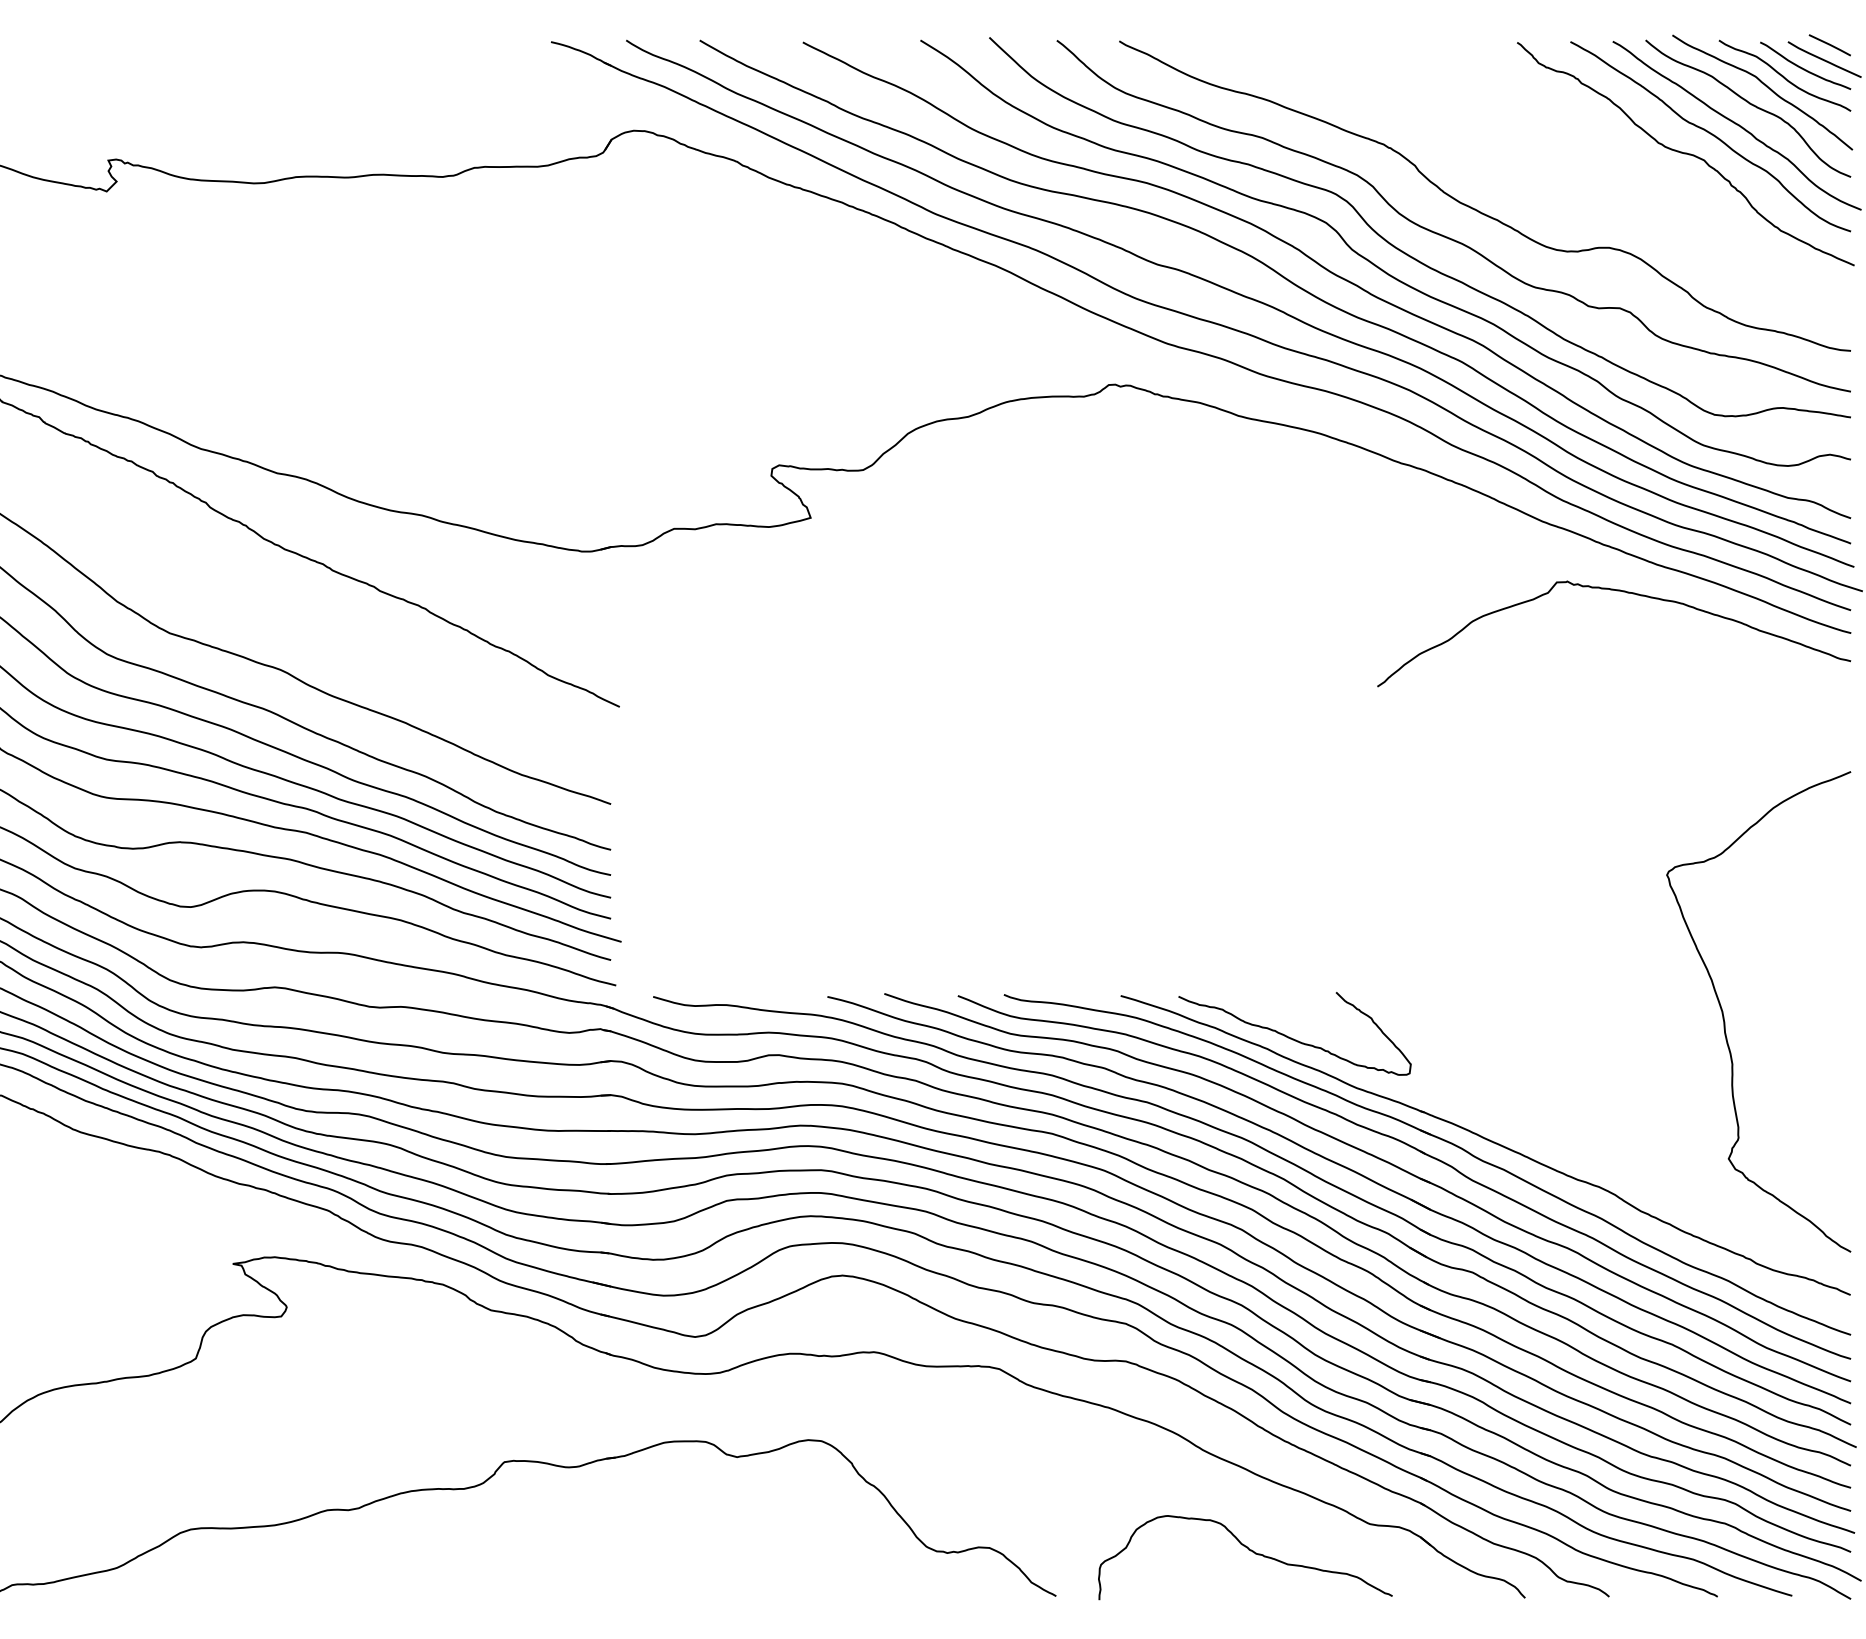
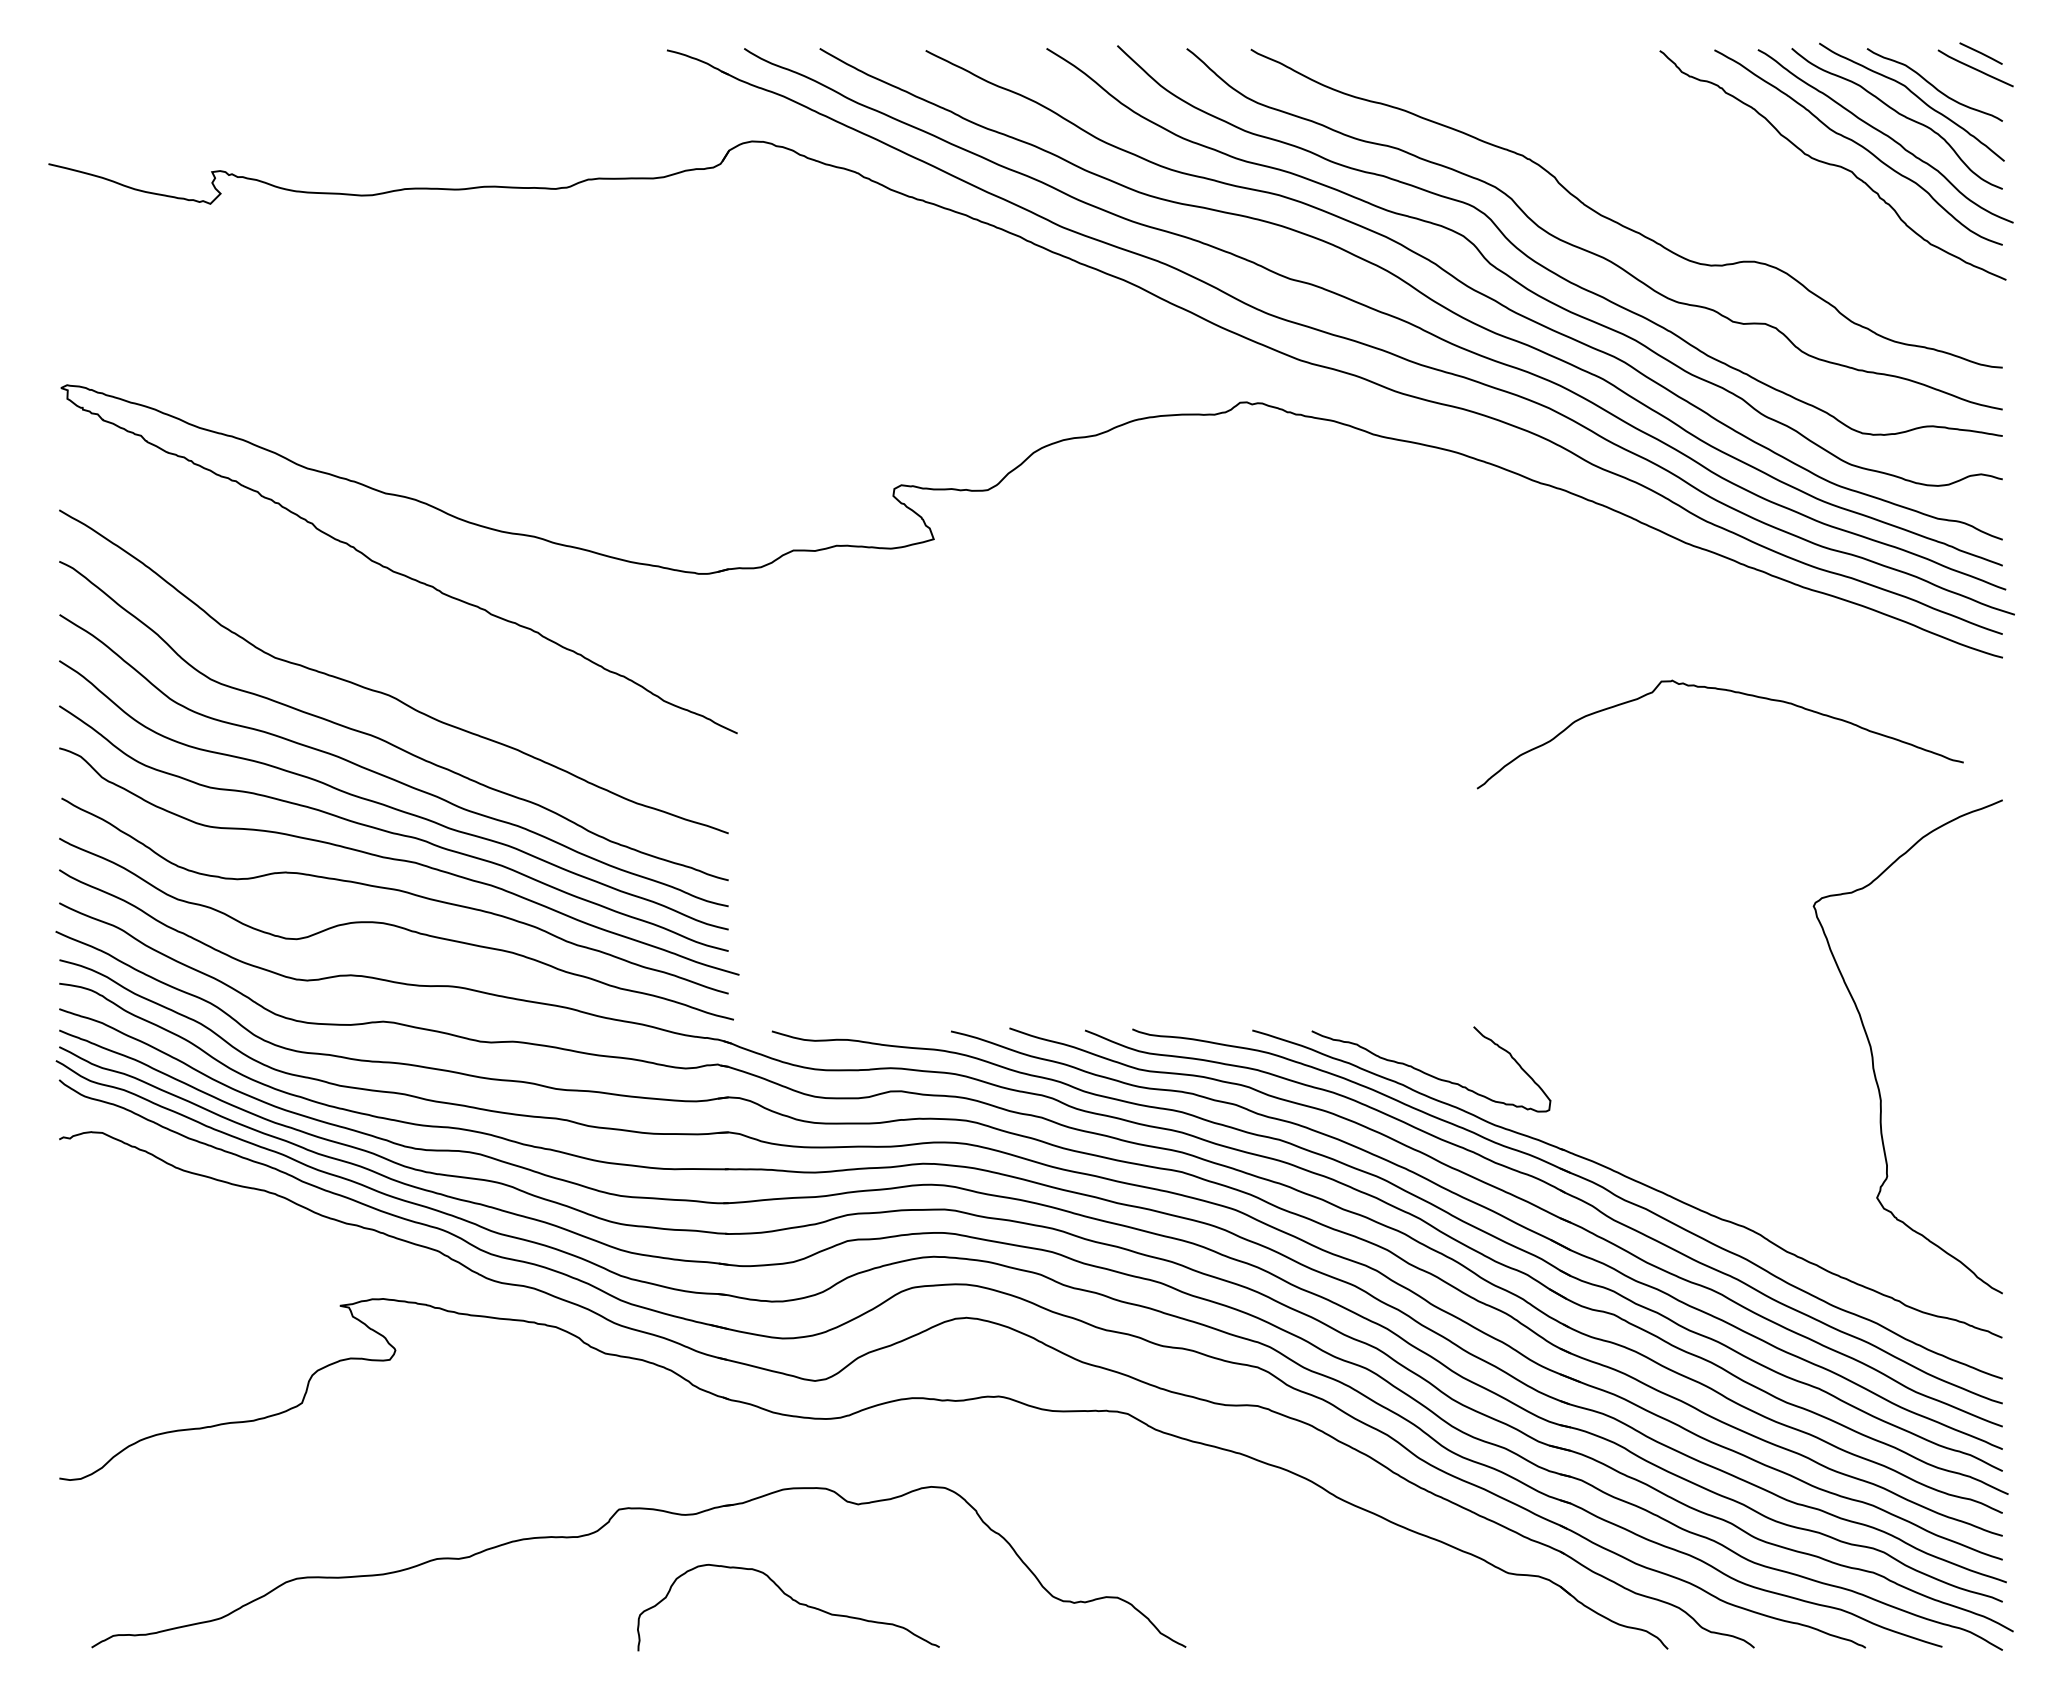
curve: (1803, 67) -> (1953, 76), removed
curve: (1621, 592) -> (1727, 691), moved
curve: (1249, 1550) -> (792, 1600), moved

